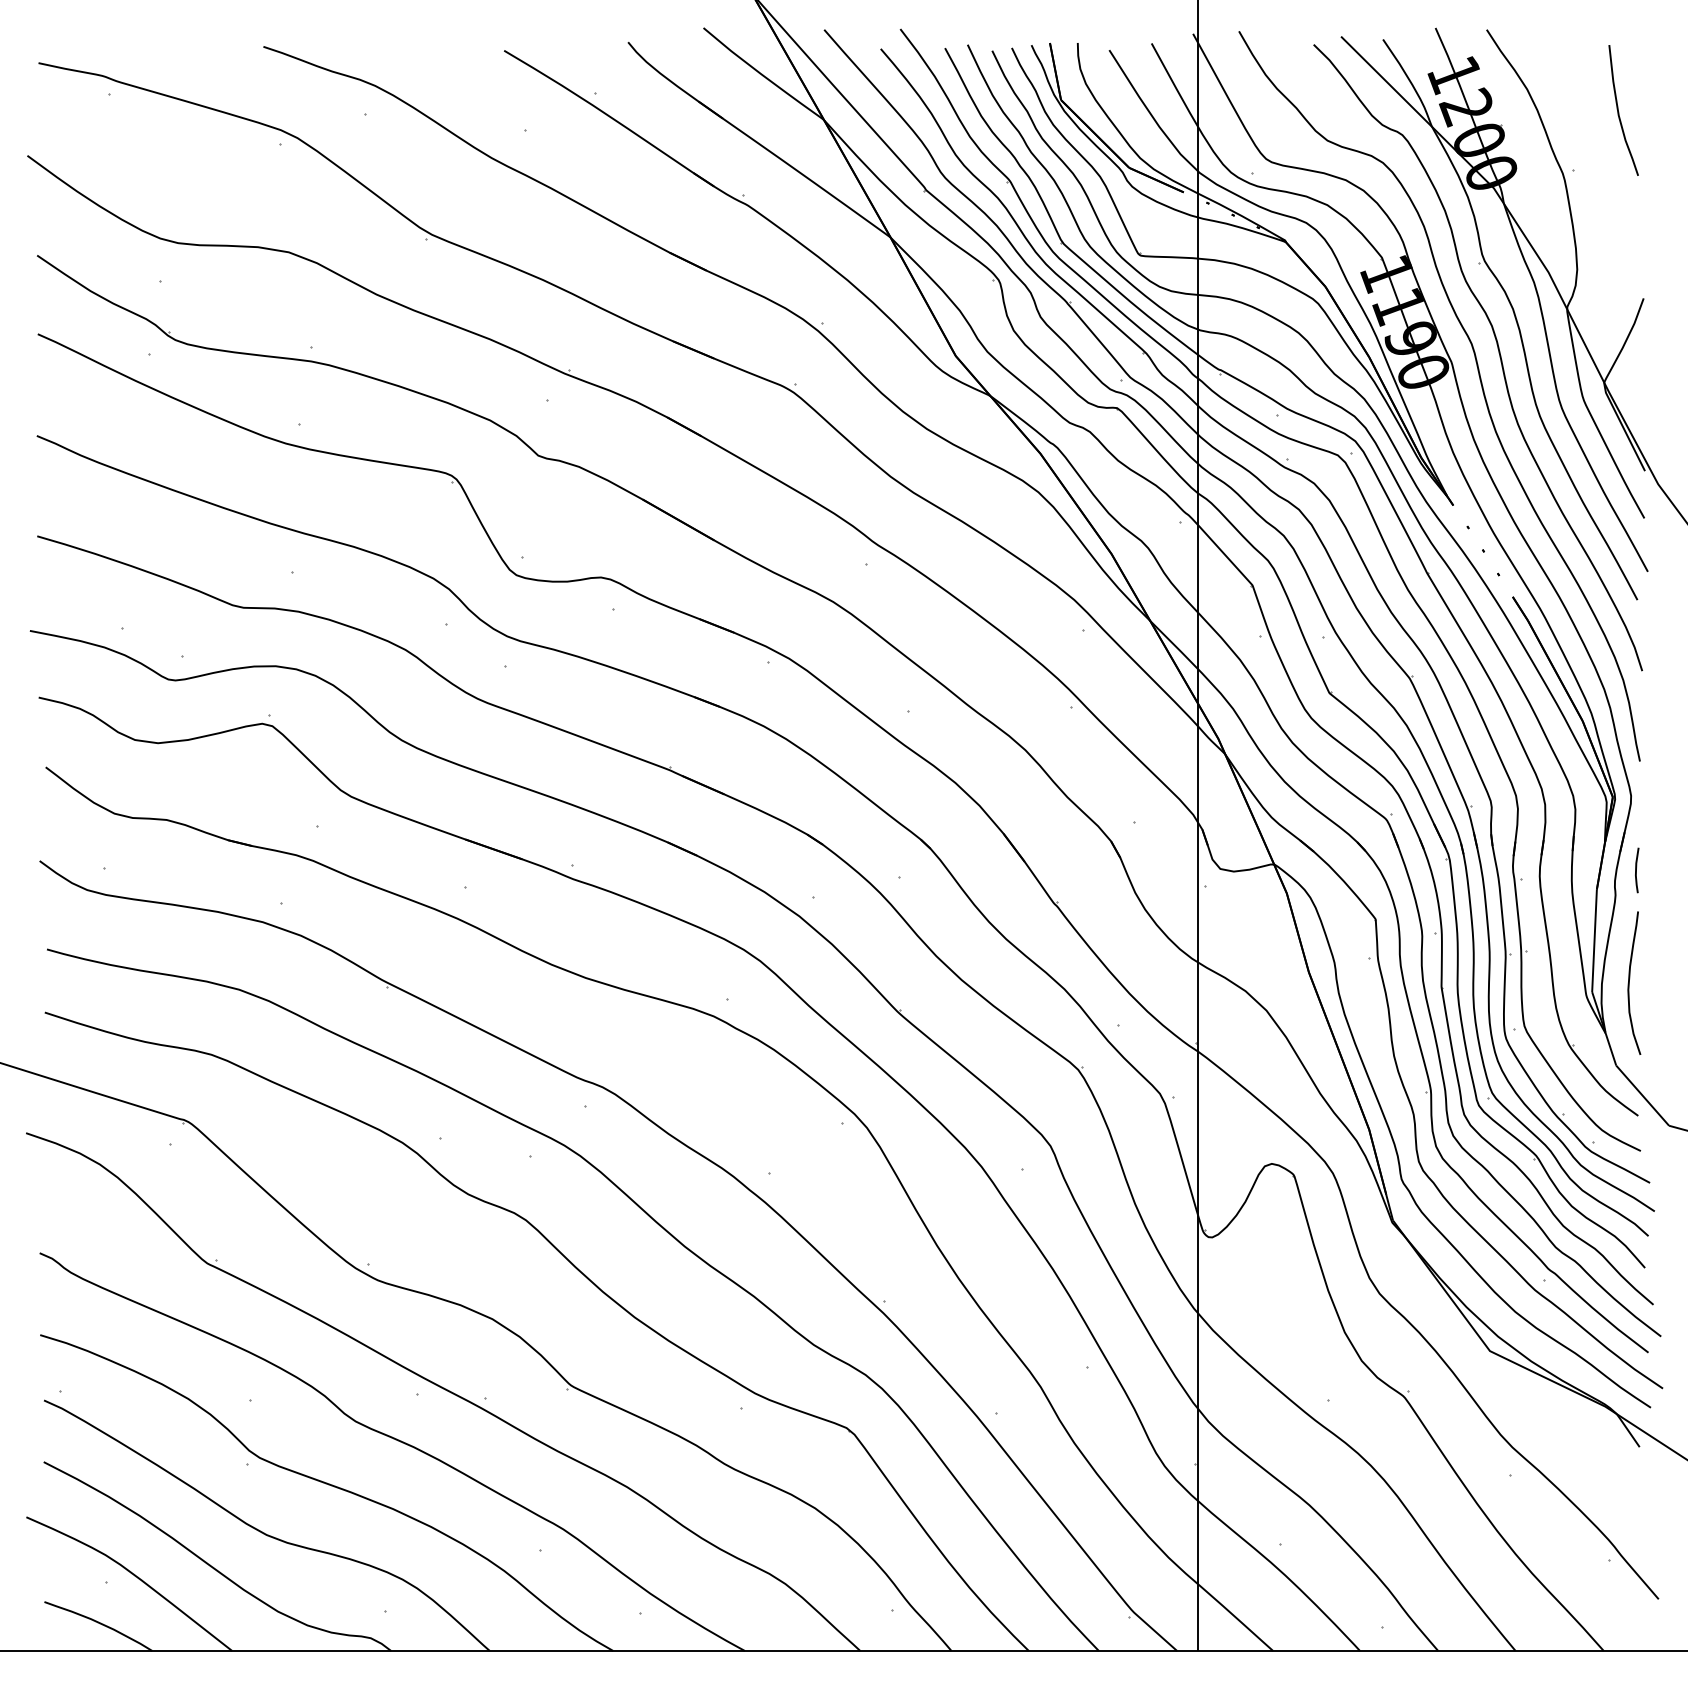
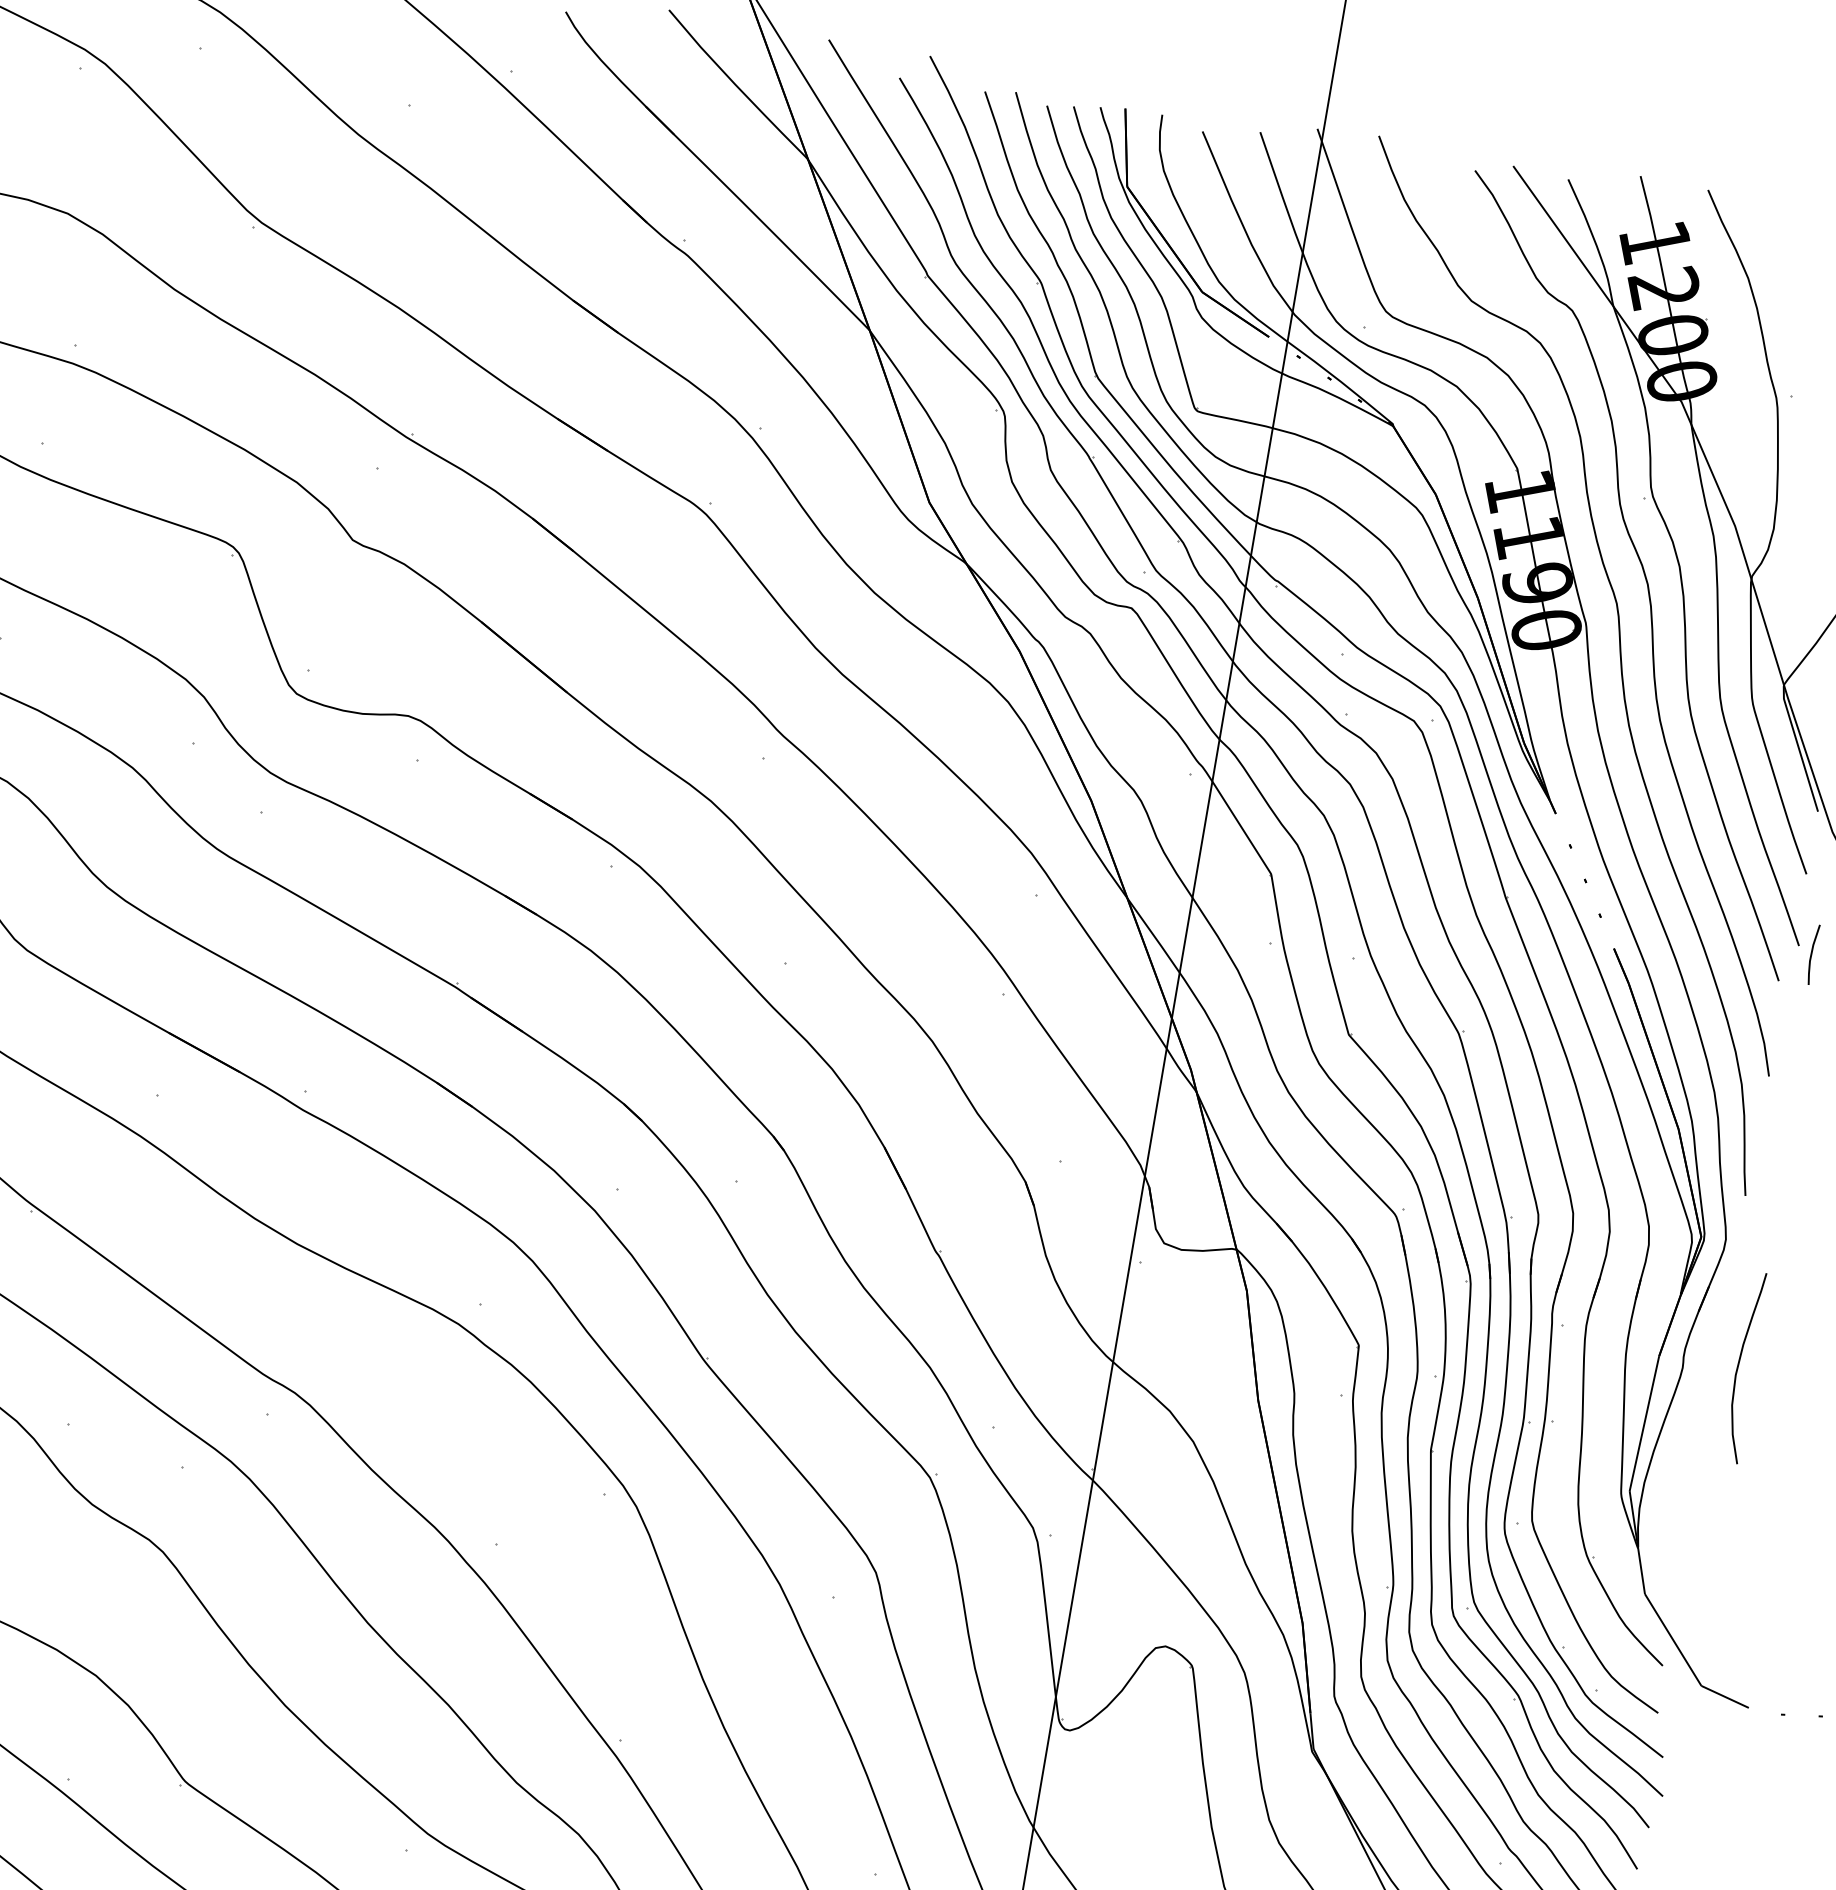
line: (1636, 870) -> (1812, 954), moved
curve: (1629, 982) -> (1739, 1365), moved

